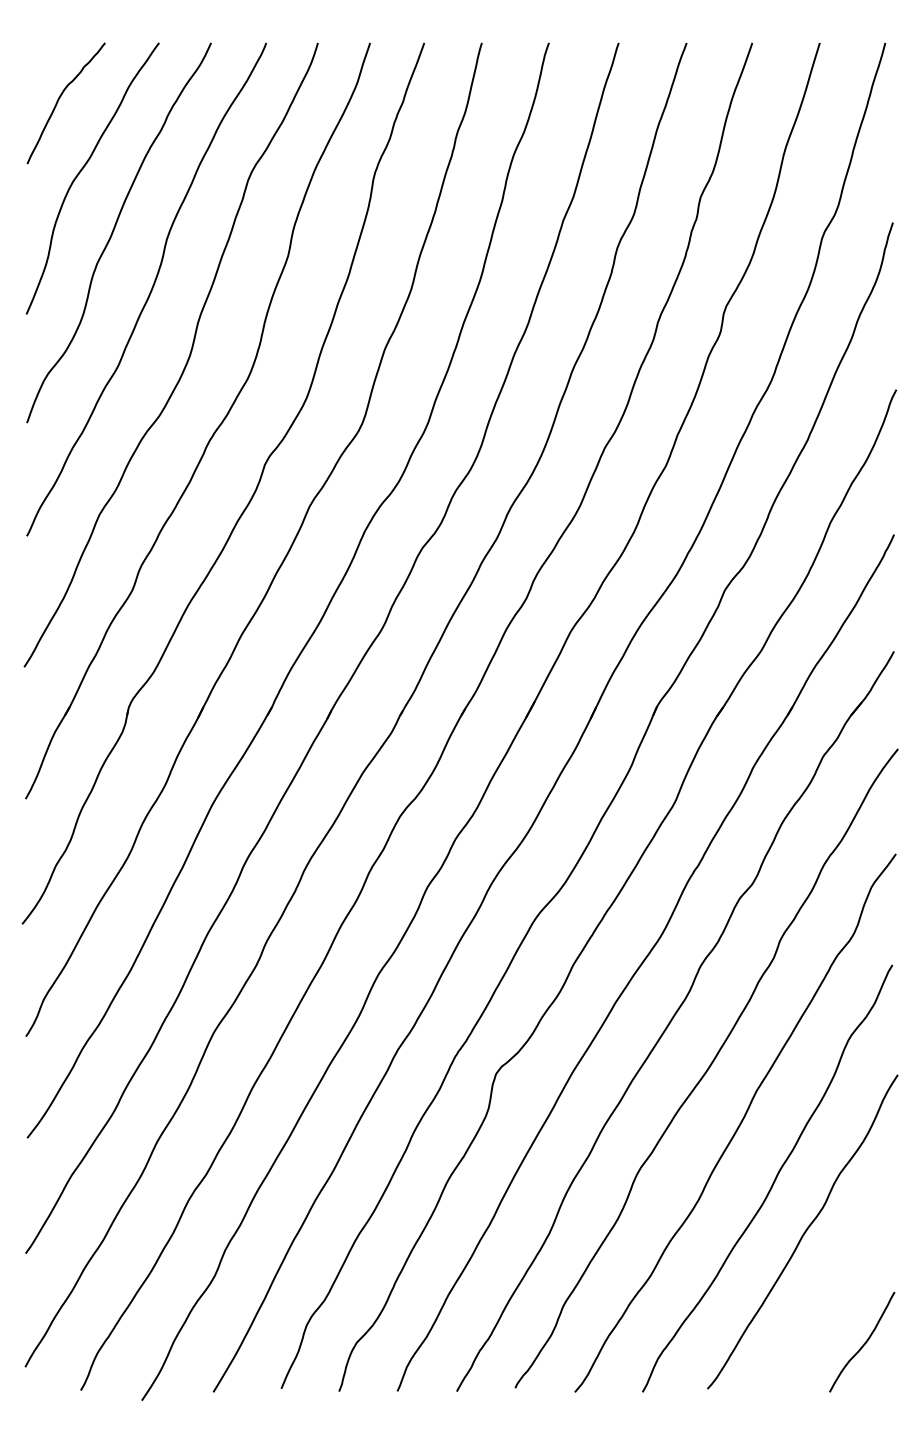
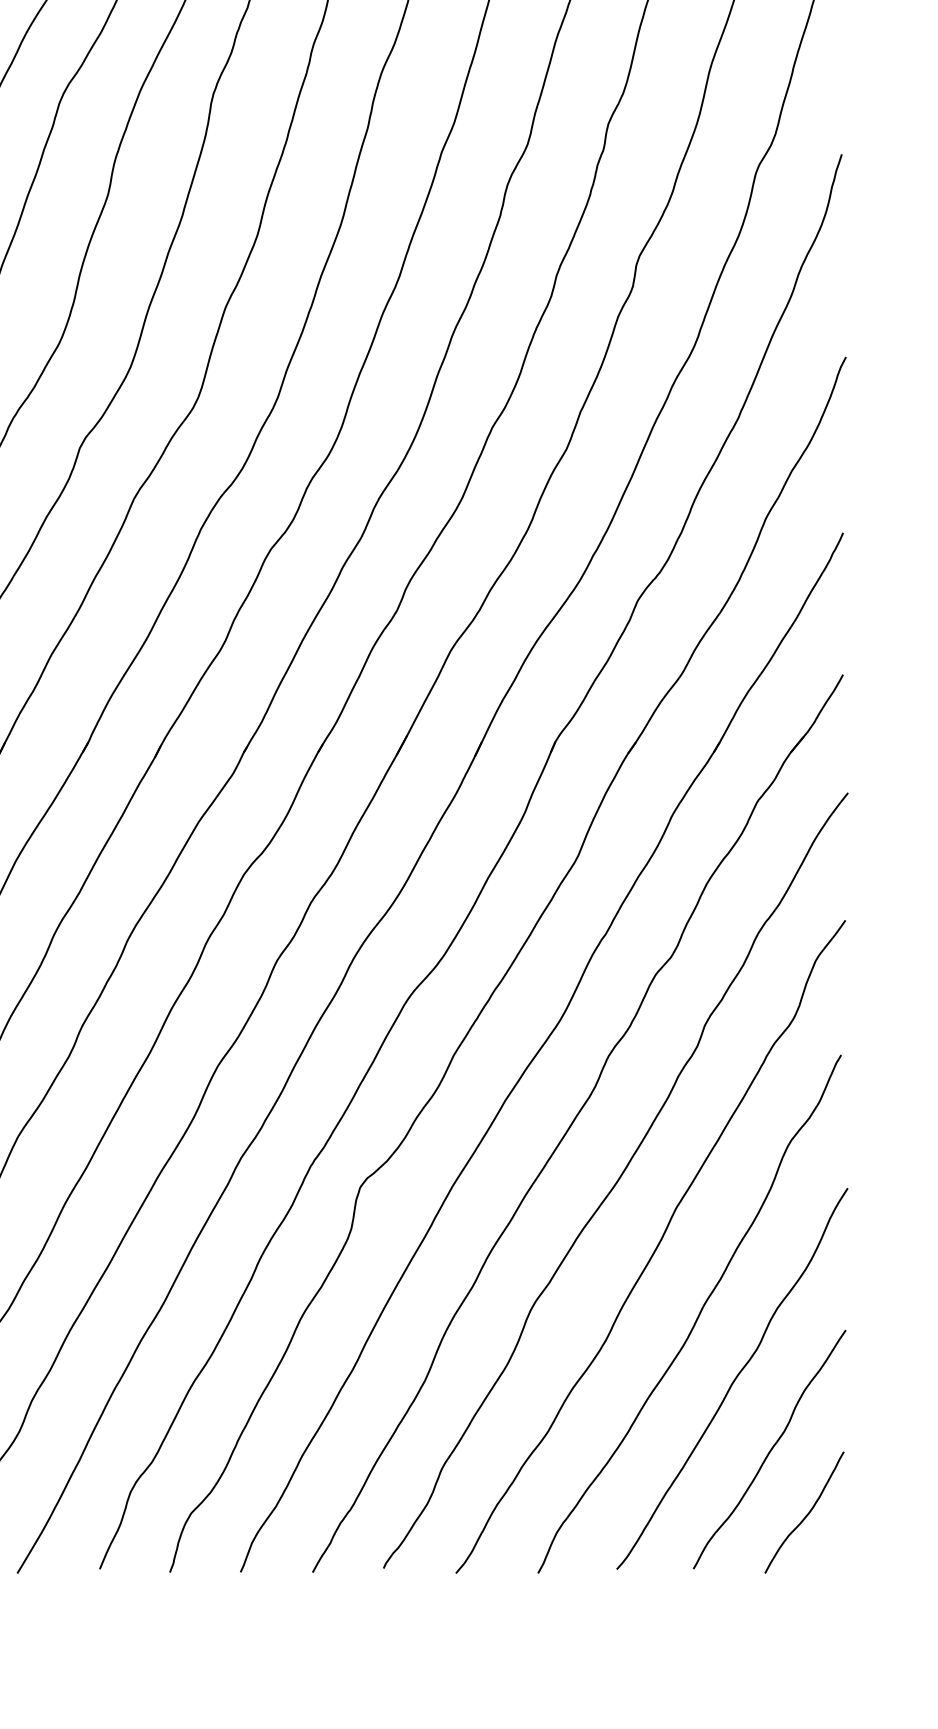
curve: (834, 1289) -> (770, 1448), added

